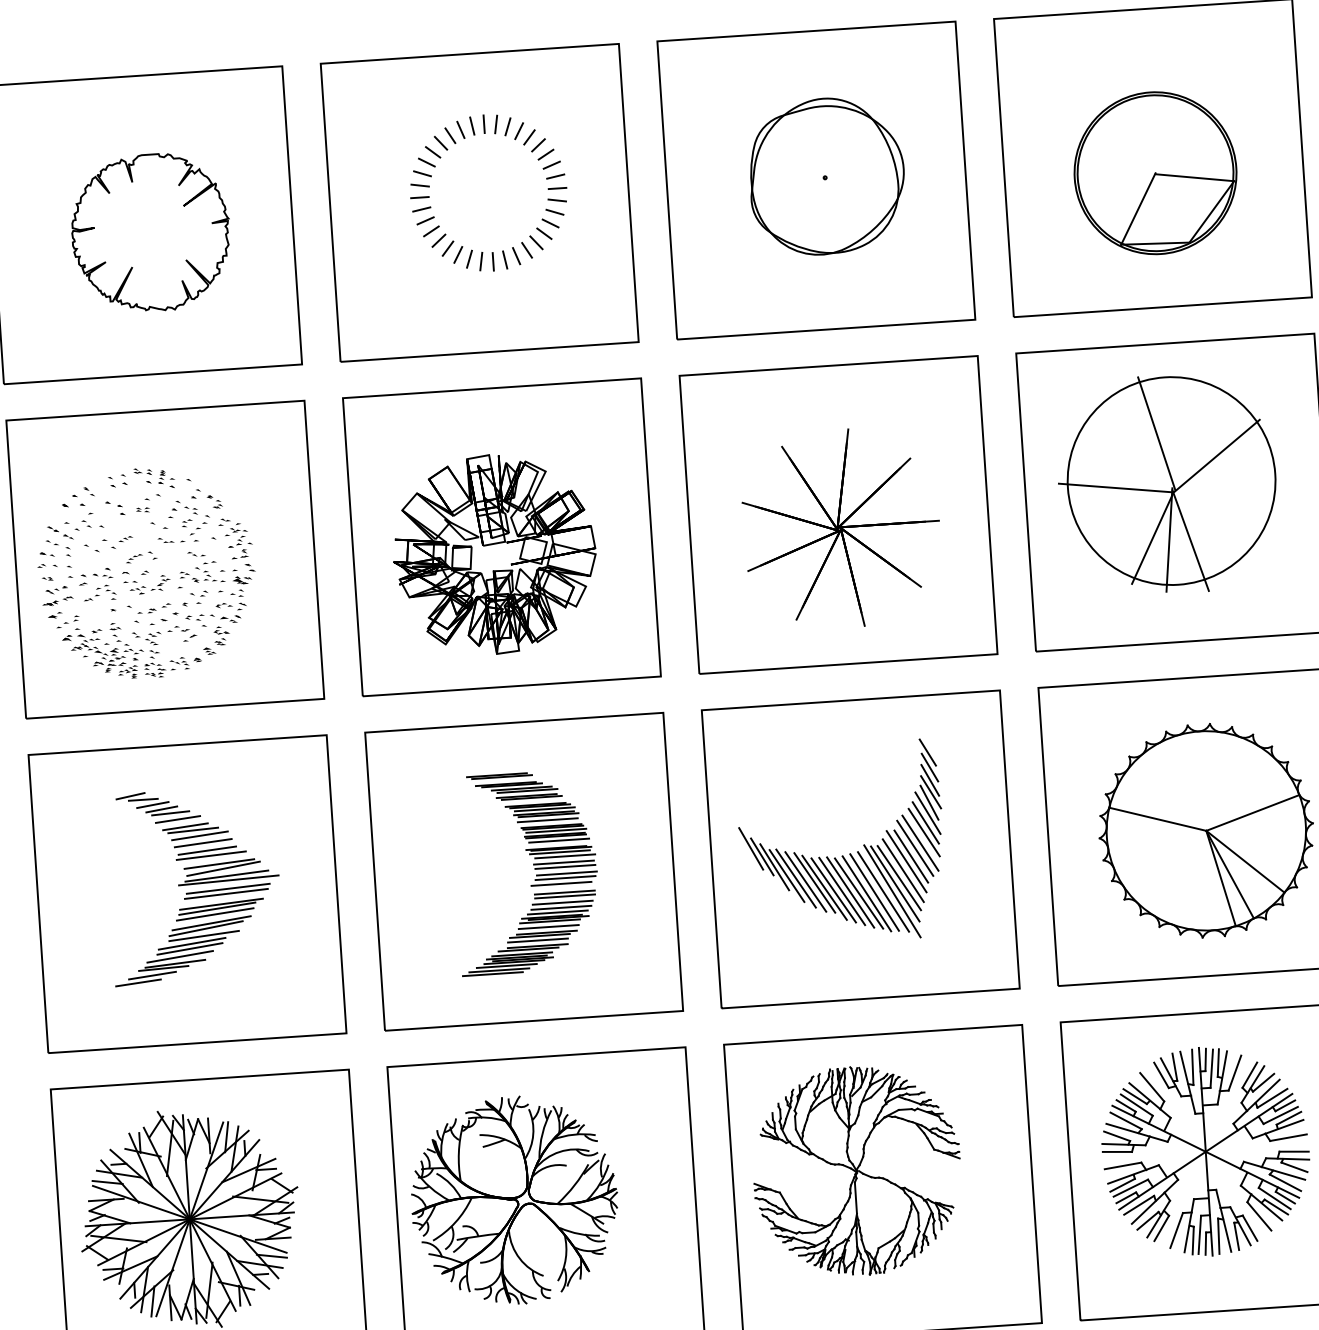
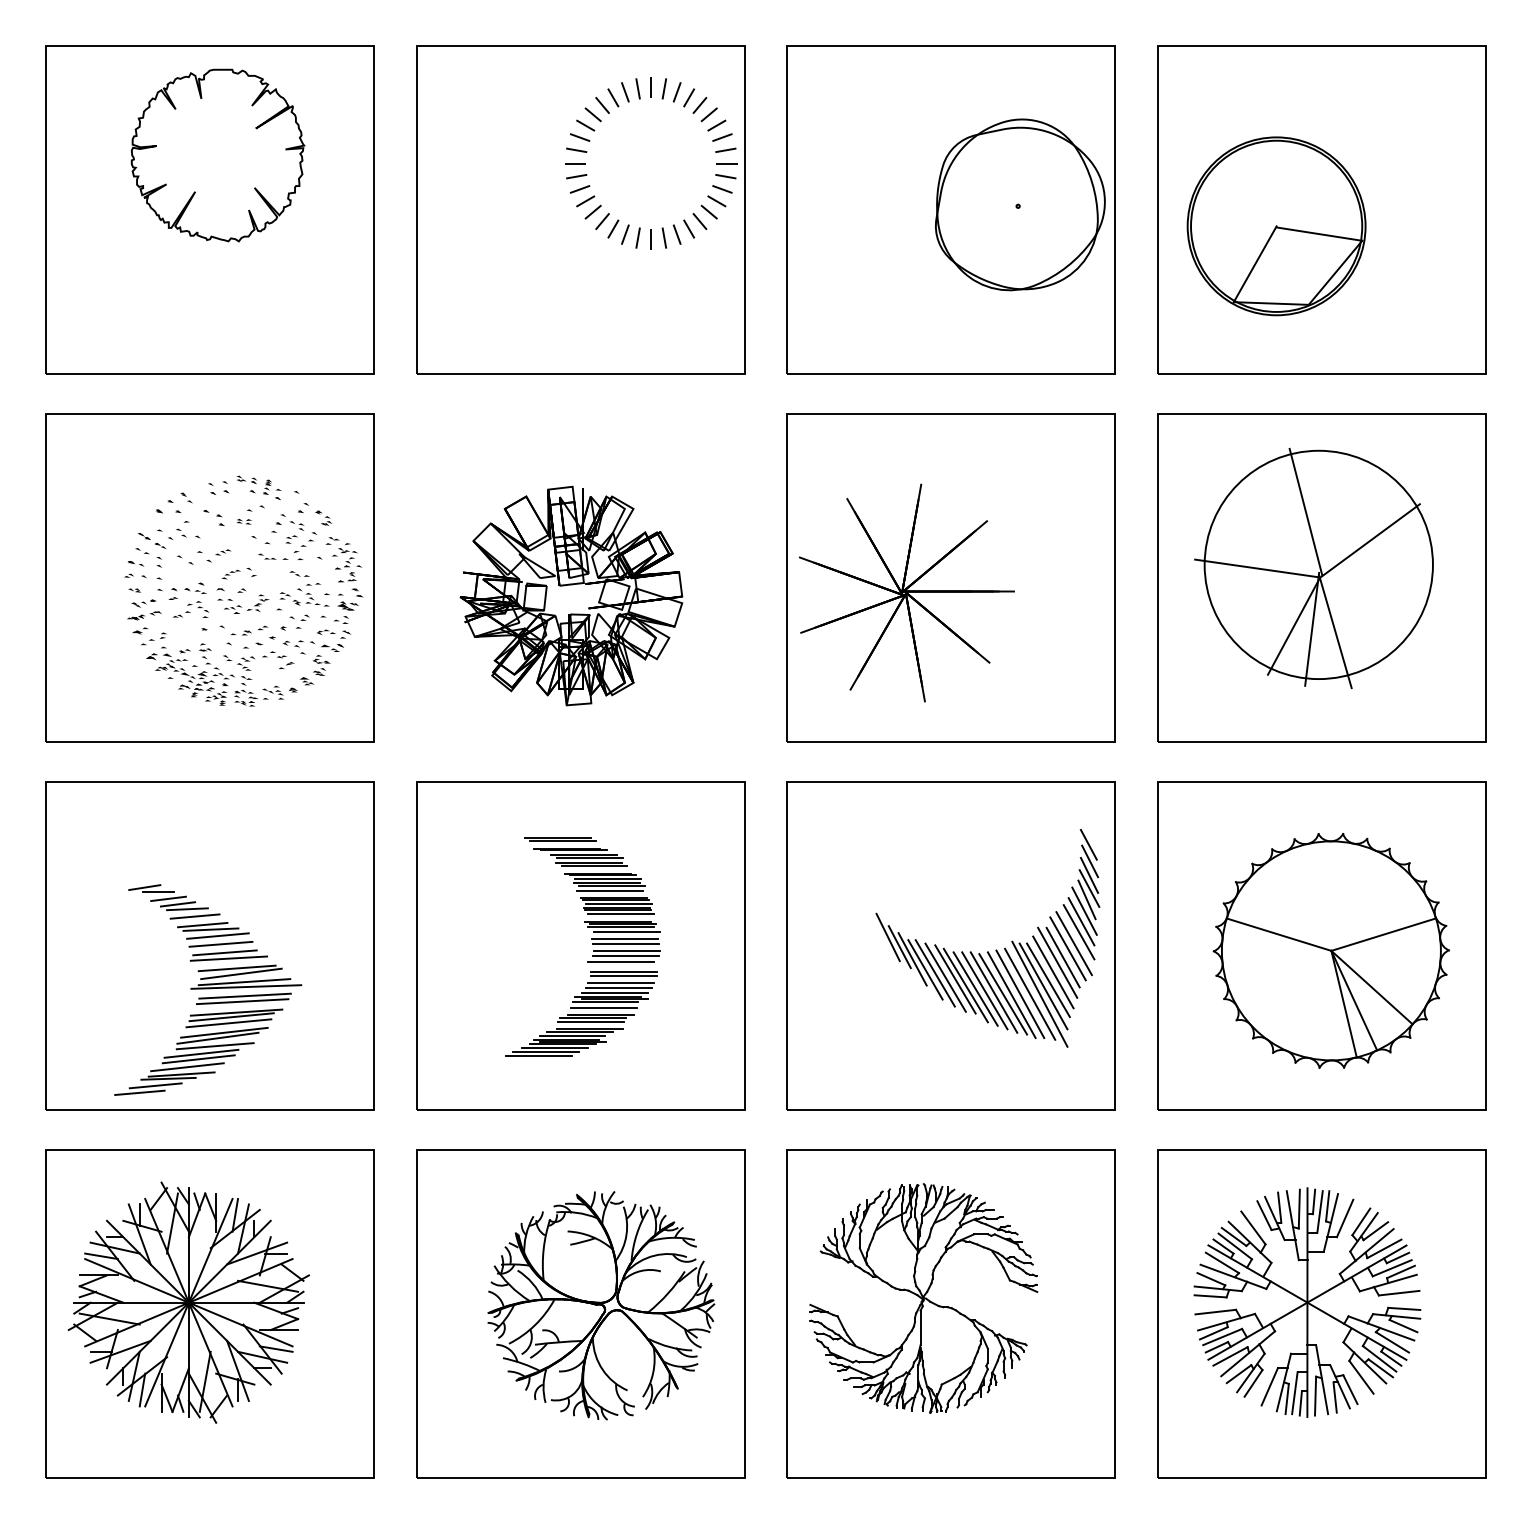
part: (537, 160) -> (707, 131), moved
part: (1155, 173) -> (1276, 226), moved
part: (827, 176) -> (1020, 204), moved
part: (150, 232) -> (217, 155), moved
part: (841, 528) -> (906, 592), moved
part: (501, 537) -> (580, 577), removed
part: (146, 572) -> (243, 590), moved
part: (842, 855) -> (987, 951), moved
part: (194, 884) -> (208, 989), moved
part: (514, 1200) -> (601, 1305), moved

